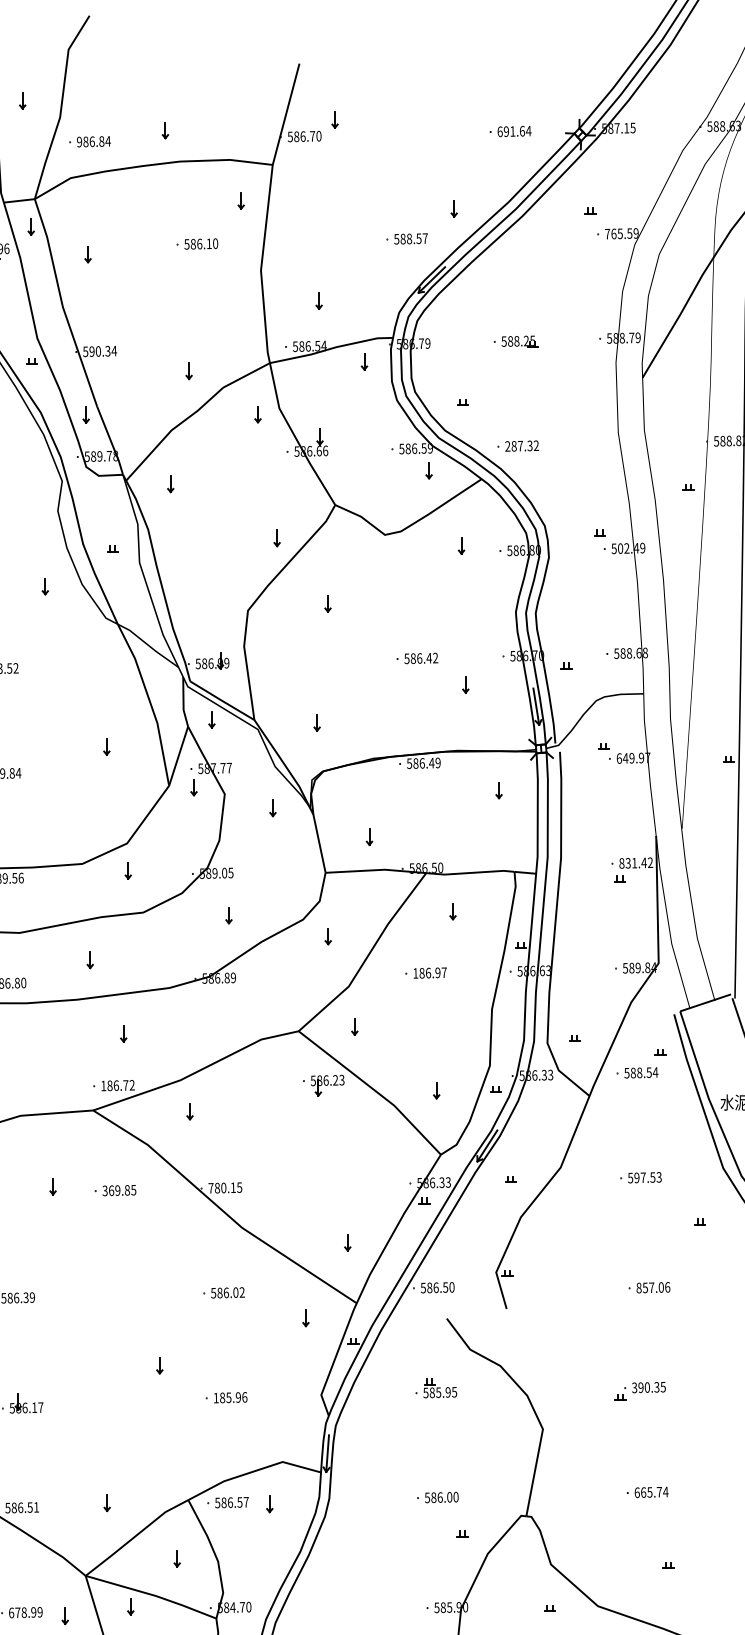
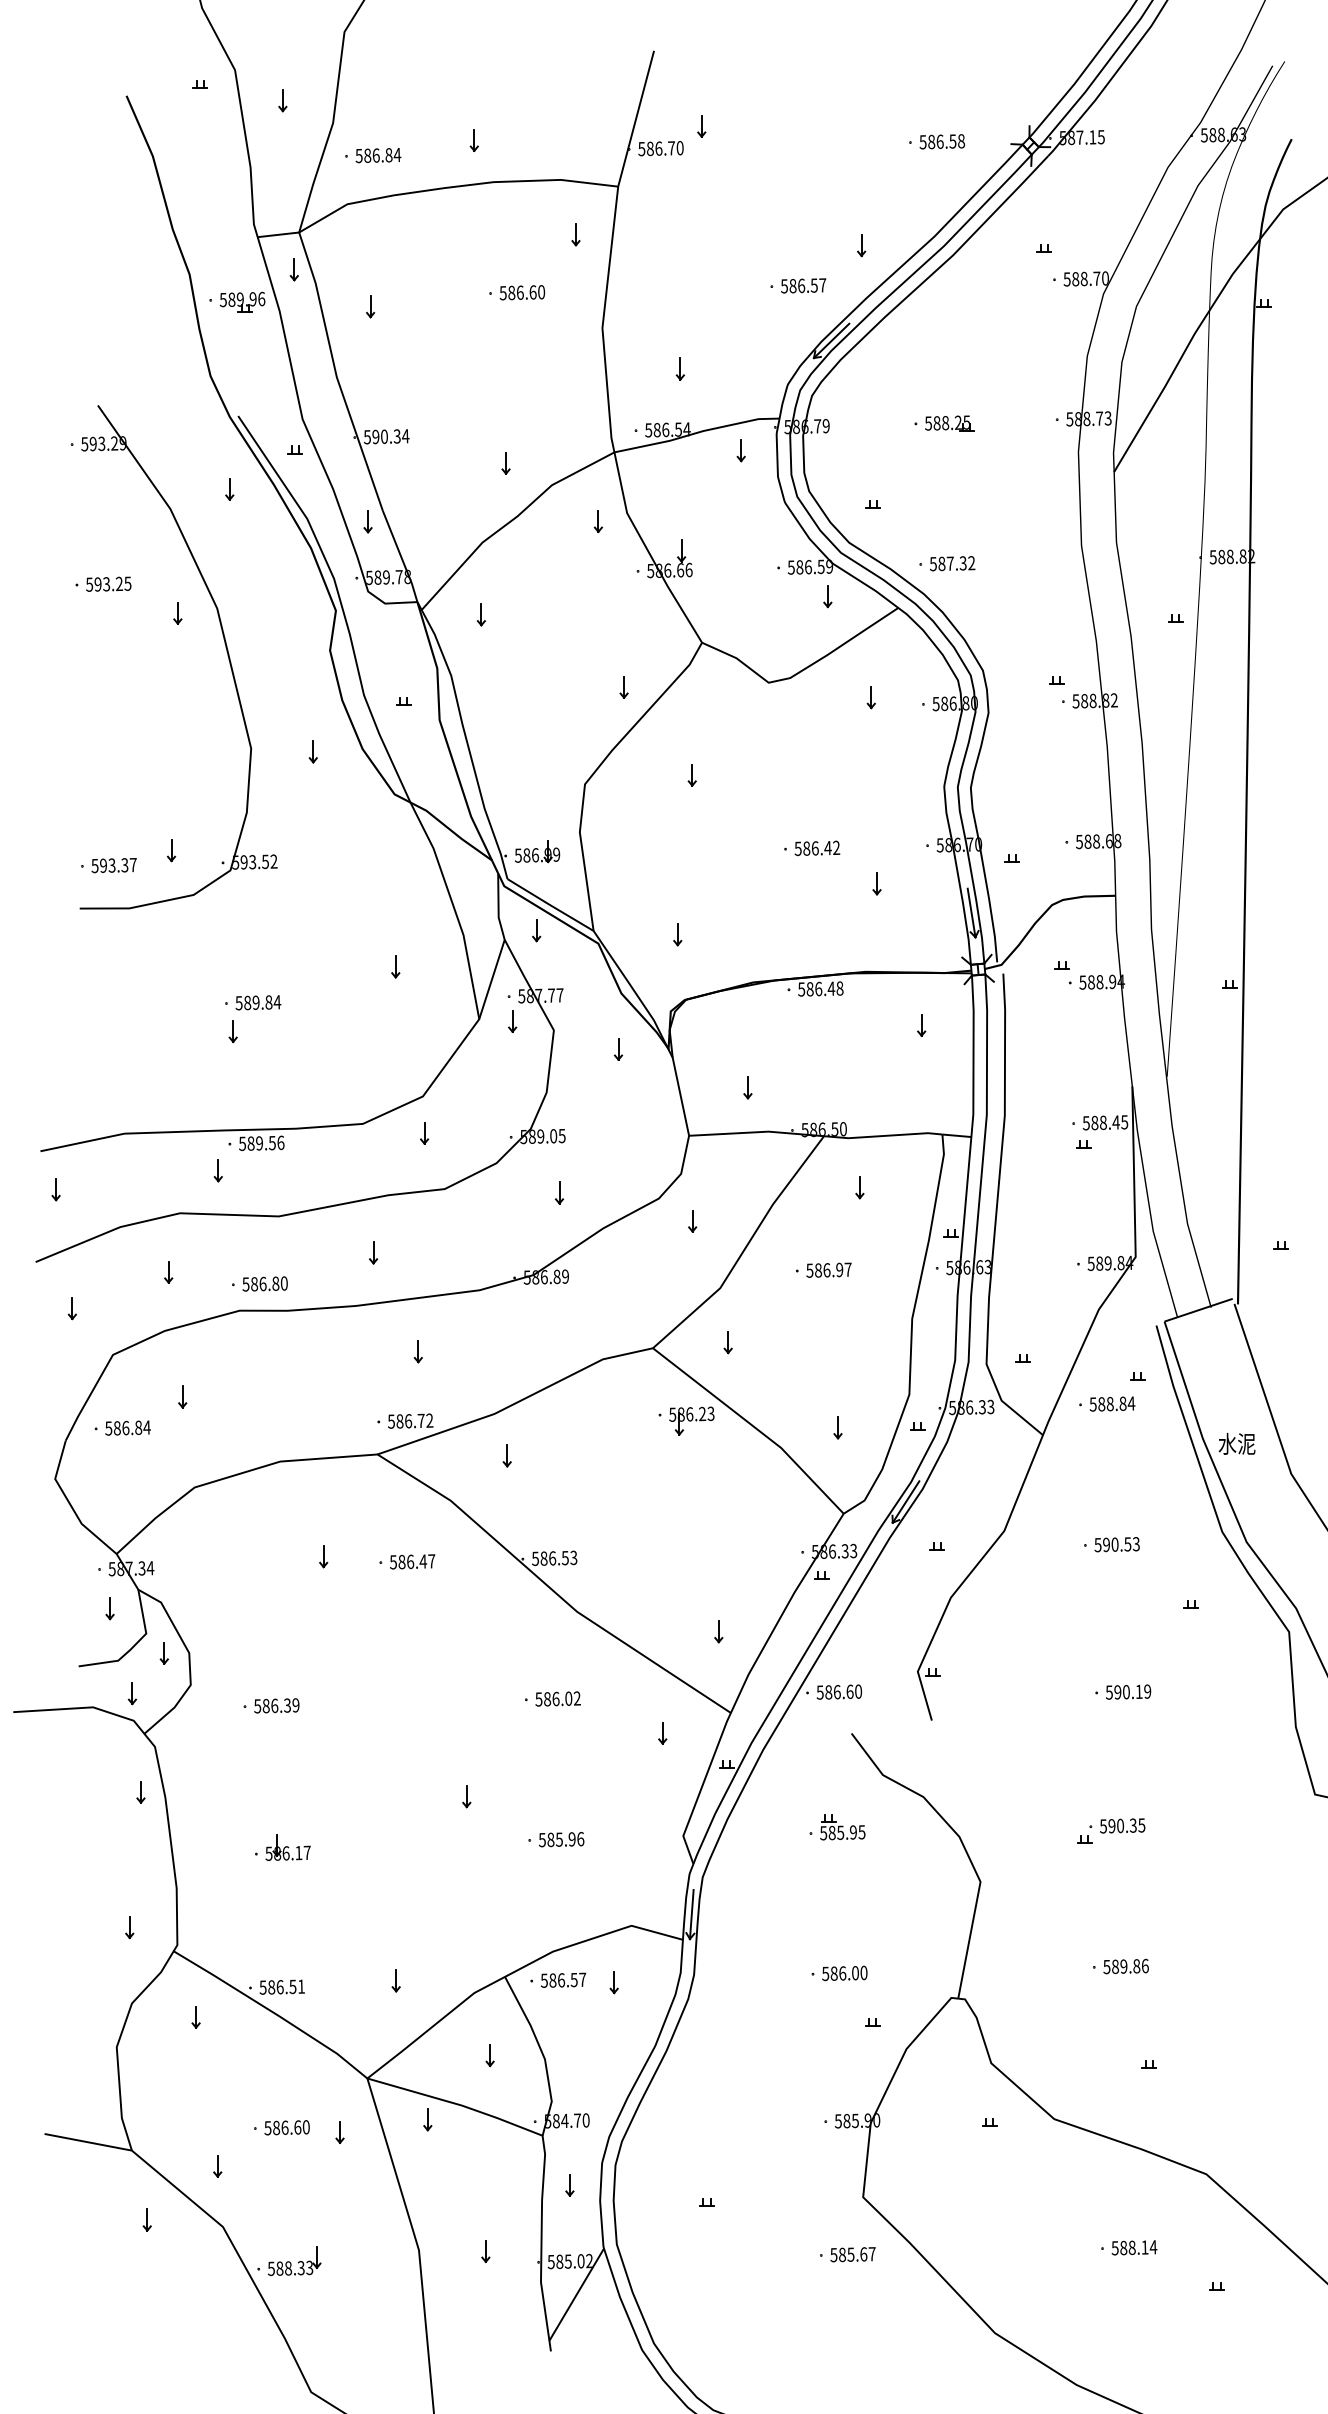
text: (514, 131) -> (942, 141), 691.64 -> 586.58
text: (79, 141) -> (358, 155), 986.84 -> 586.84
text: (621, 233) -> (1085, 278), 765.59 -> 588.70
text: (409, 238) -> (801, 285), 588.57 -> 586.57
text: (208, 243) -> (532, 292), 586.10 -> 586.60
text: (637, 337) -> (1107, 418), 588.79 -> 588.73
text: (507, 446) -> (932, 564), 287.32 -> 587.32
text: (631, 548) -> (1099, 700), 502.49 -> 588.82
text: (633, 757) -> (1102, 981), 649.97 -> 588.94
text: (437, 762) -> (839, 988), 586.49 -> 586.48
text: (636, 862) -> (1105, 1122), 831.42 -> 588.45
text: (415, 973) -> (809, 1270), 186.97 -> 586.97
text: (648, 1072) -> (1122, 1403), 588.54 -> 588.84
text: (103, 1085) -> (391, 1421), 186.72 -> 586.72
text: (642, 1177) -> (1114, 1544), 597.53 -> 590.53
text: (225, 1188) -> (554, 1558), 780.15 -> 586.53
text: (119, 1190) -> (412, 1561), 369.85 -> 586.47
text: (445, 1287) -> (849, 1691), 586.50 -> 586.60
text: (653, 1287) -> (1128, 1691), 857.06 -> 590.19
text: (634, 1387) -> (1103, 1825), 390.35 -> 590.35
text: (215, 1398) -> (541, 1840), 185.96 -> 585.96
text: (651, 1492) -> (1126, 1966), 665.74 -> 589.86
text: (25, 1612) -> (286, 2127), 678.99 -> 586.60

